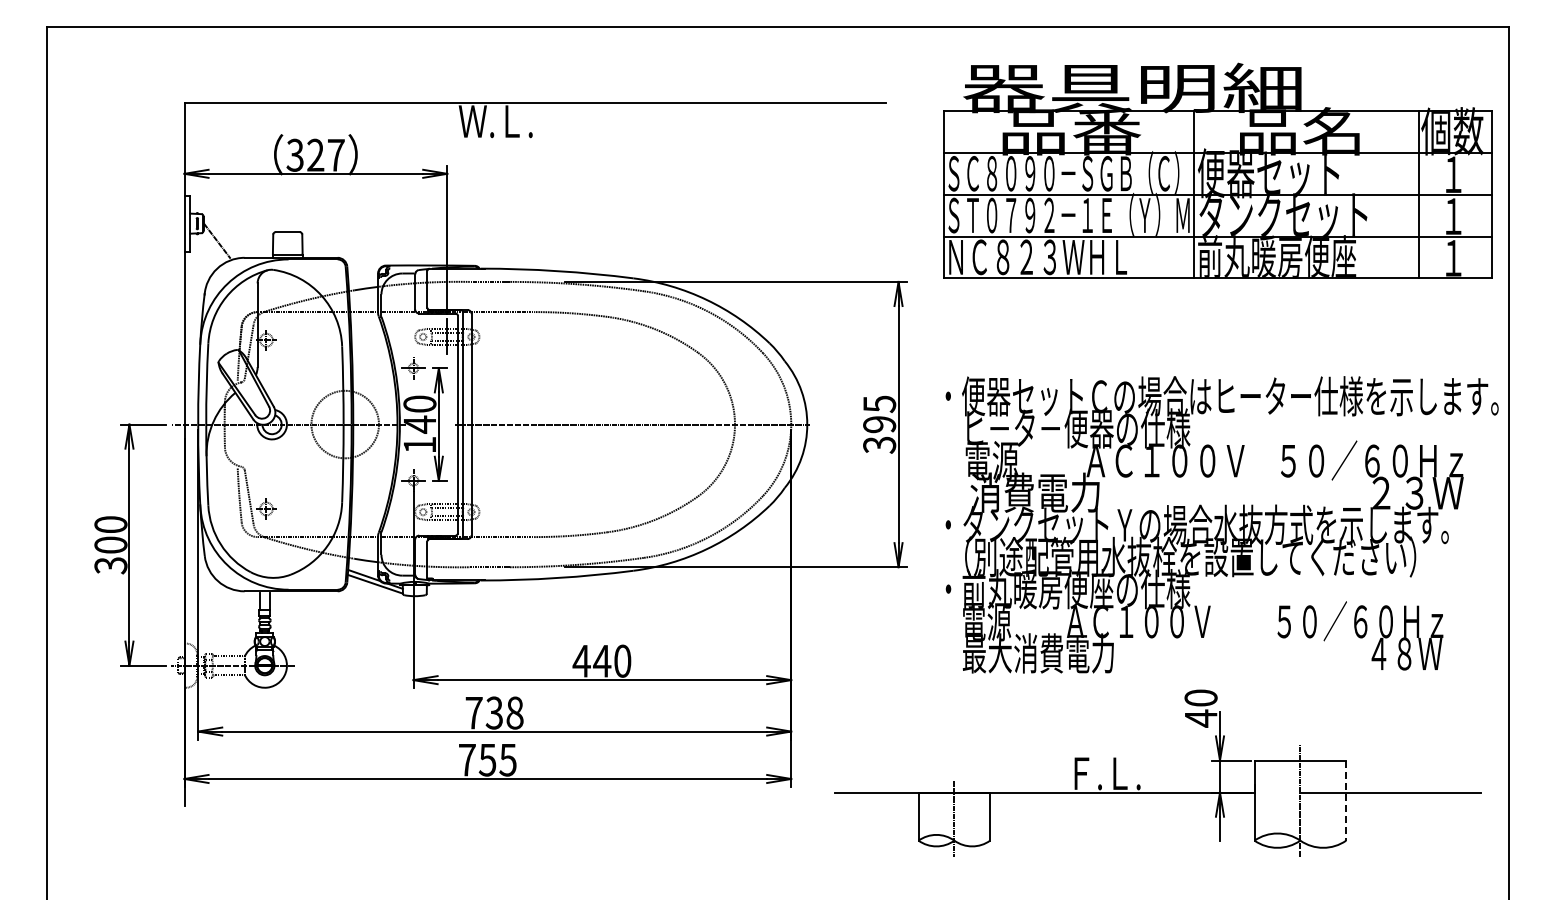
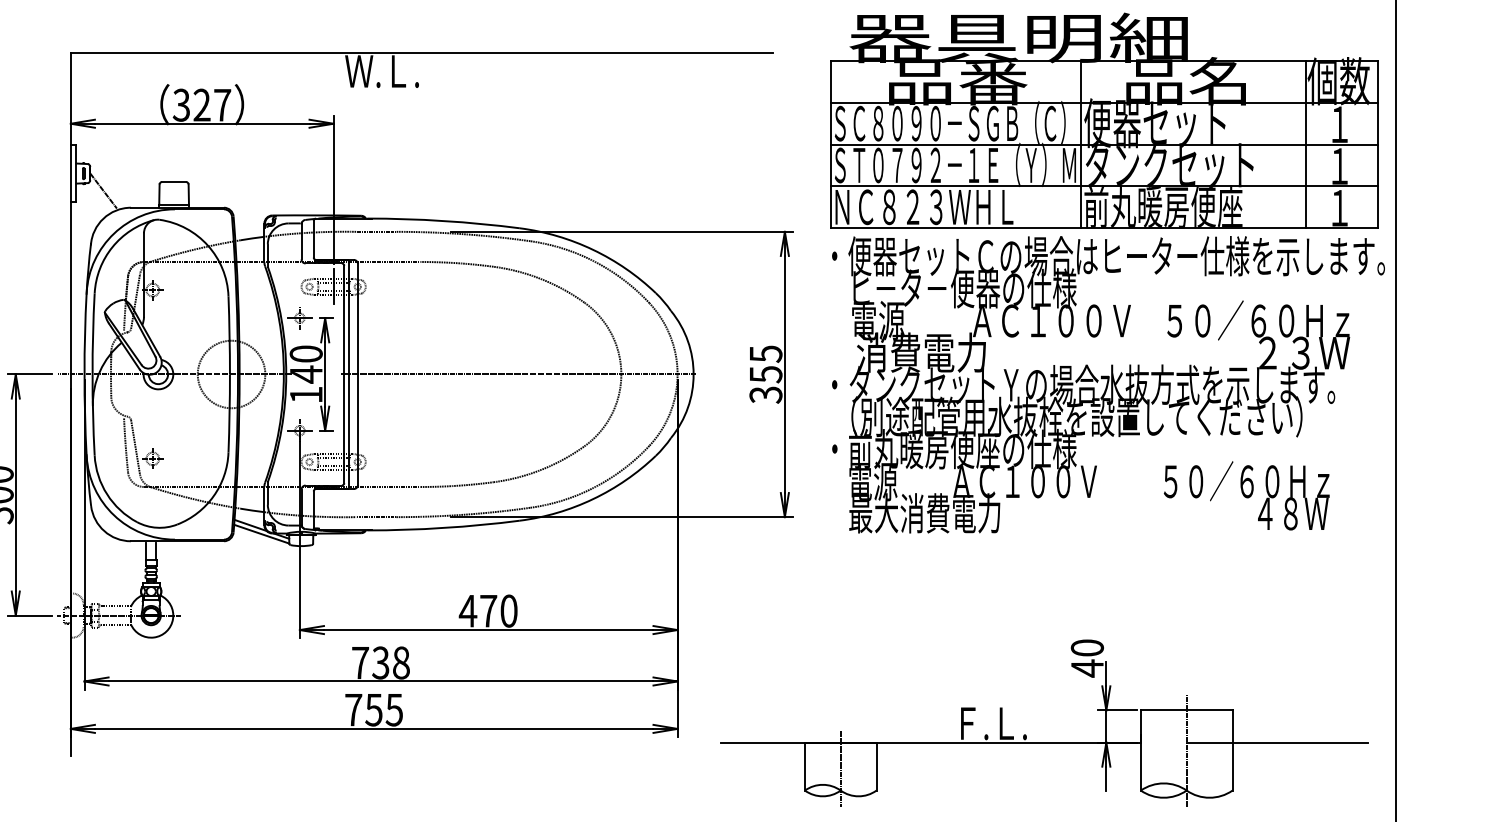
text: (879, 424) -> (765, 374), 395 -> 355
text: (1221, 524) -> (1107, 384), moved
text: (602, 661) -> (488, 611), 440 -> 470
line: (1346, 801) -> (1232, 751), dashed -> solid

